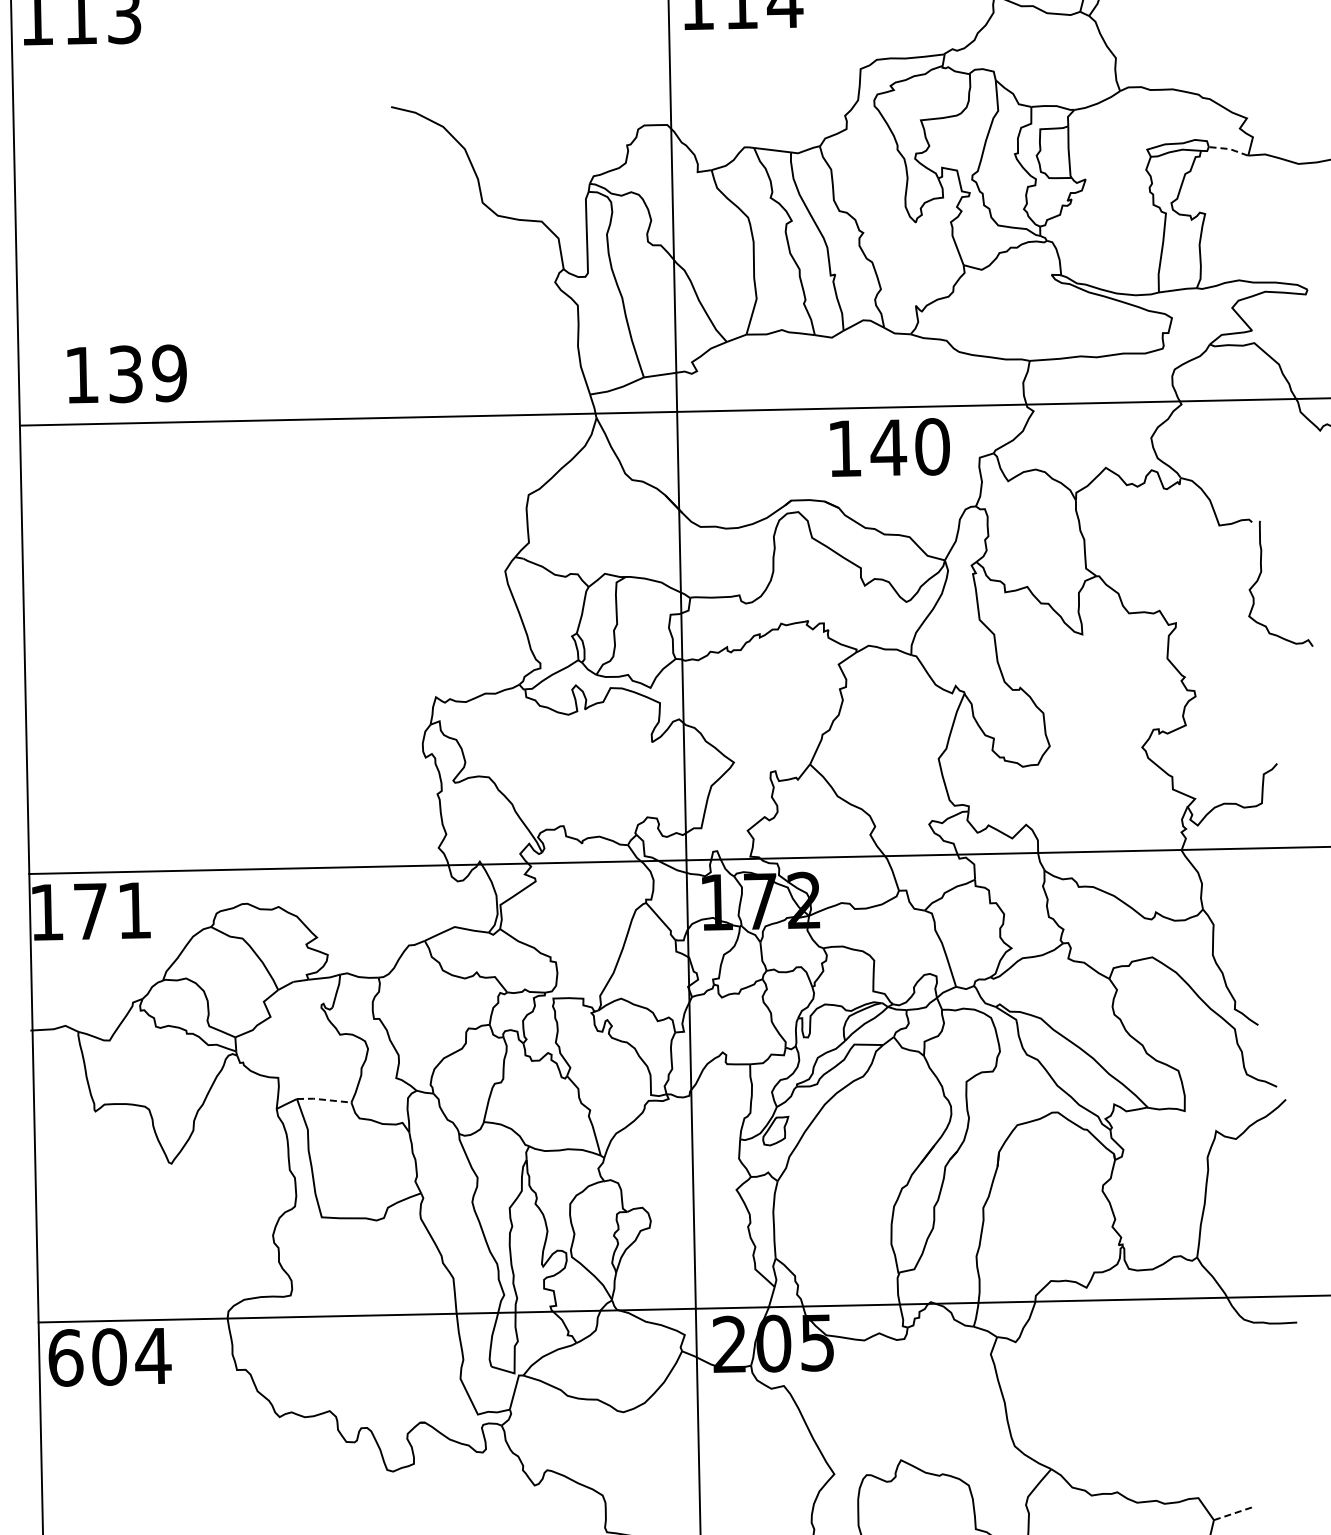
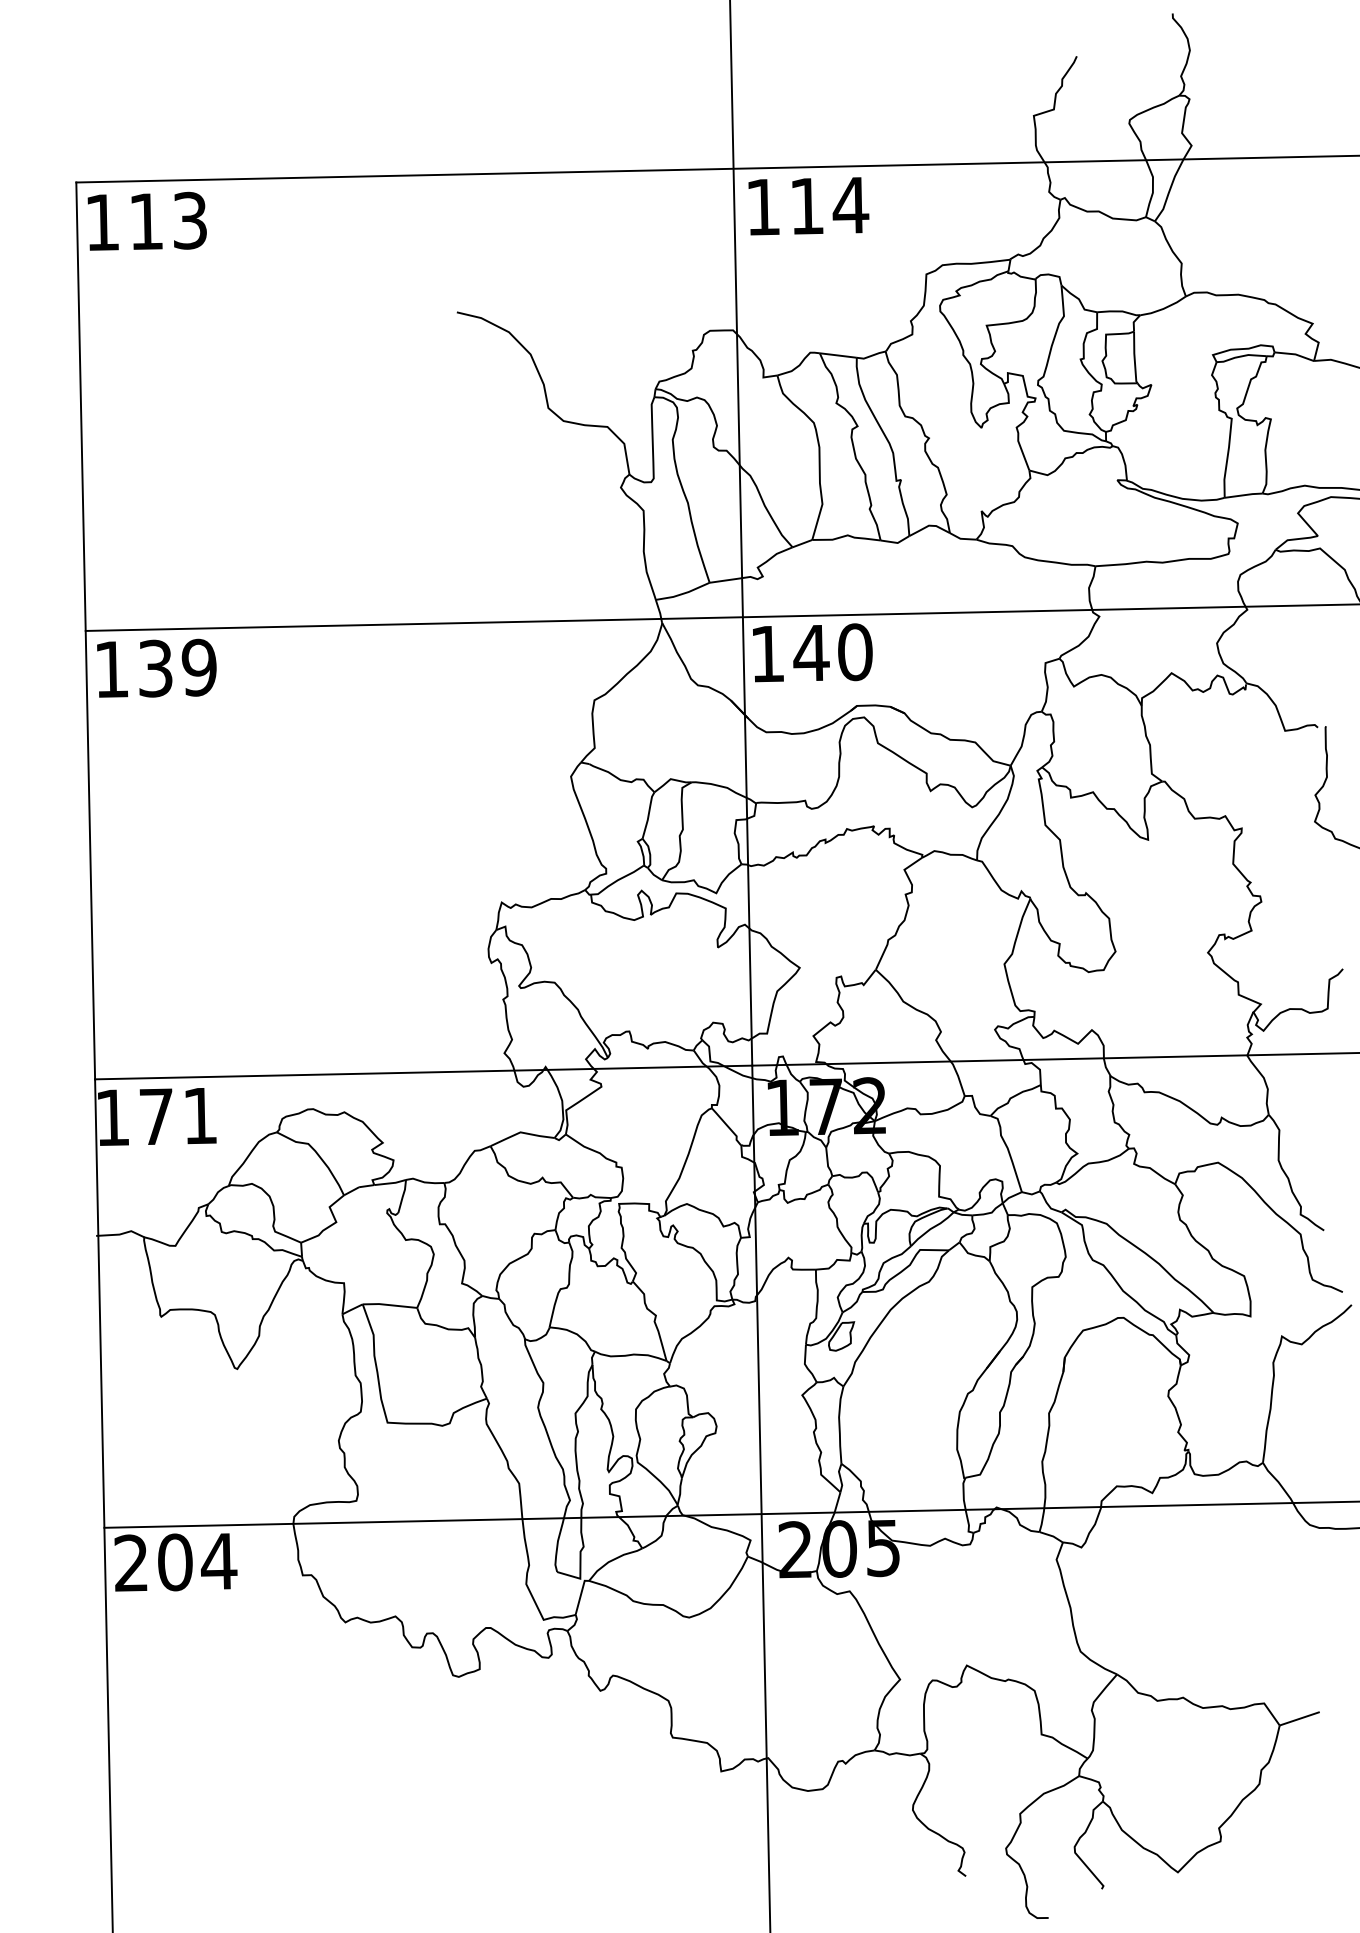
line: (1229, 149) -> (1295, 354), dashed -> solid
text: (126, 373) -> (156, 667), moved
text: (889, 447) -> (812, 652), moved
line: (323, 1100) -> (389, 1305), dashed -> solid
text: (65, 1358) -> (131, 1563), 604 -> 204
line: (1234, 1513) -> (1300, 1718), dashed -> solid

